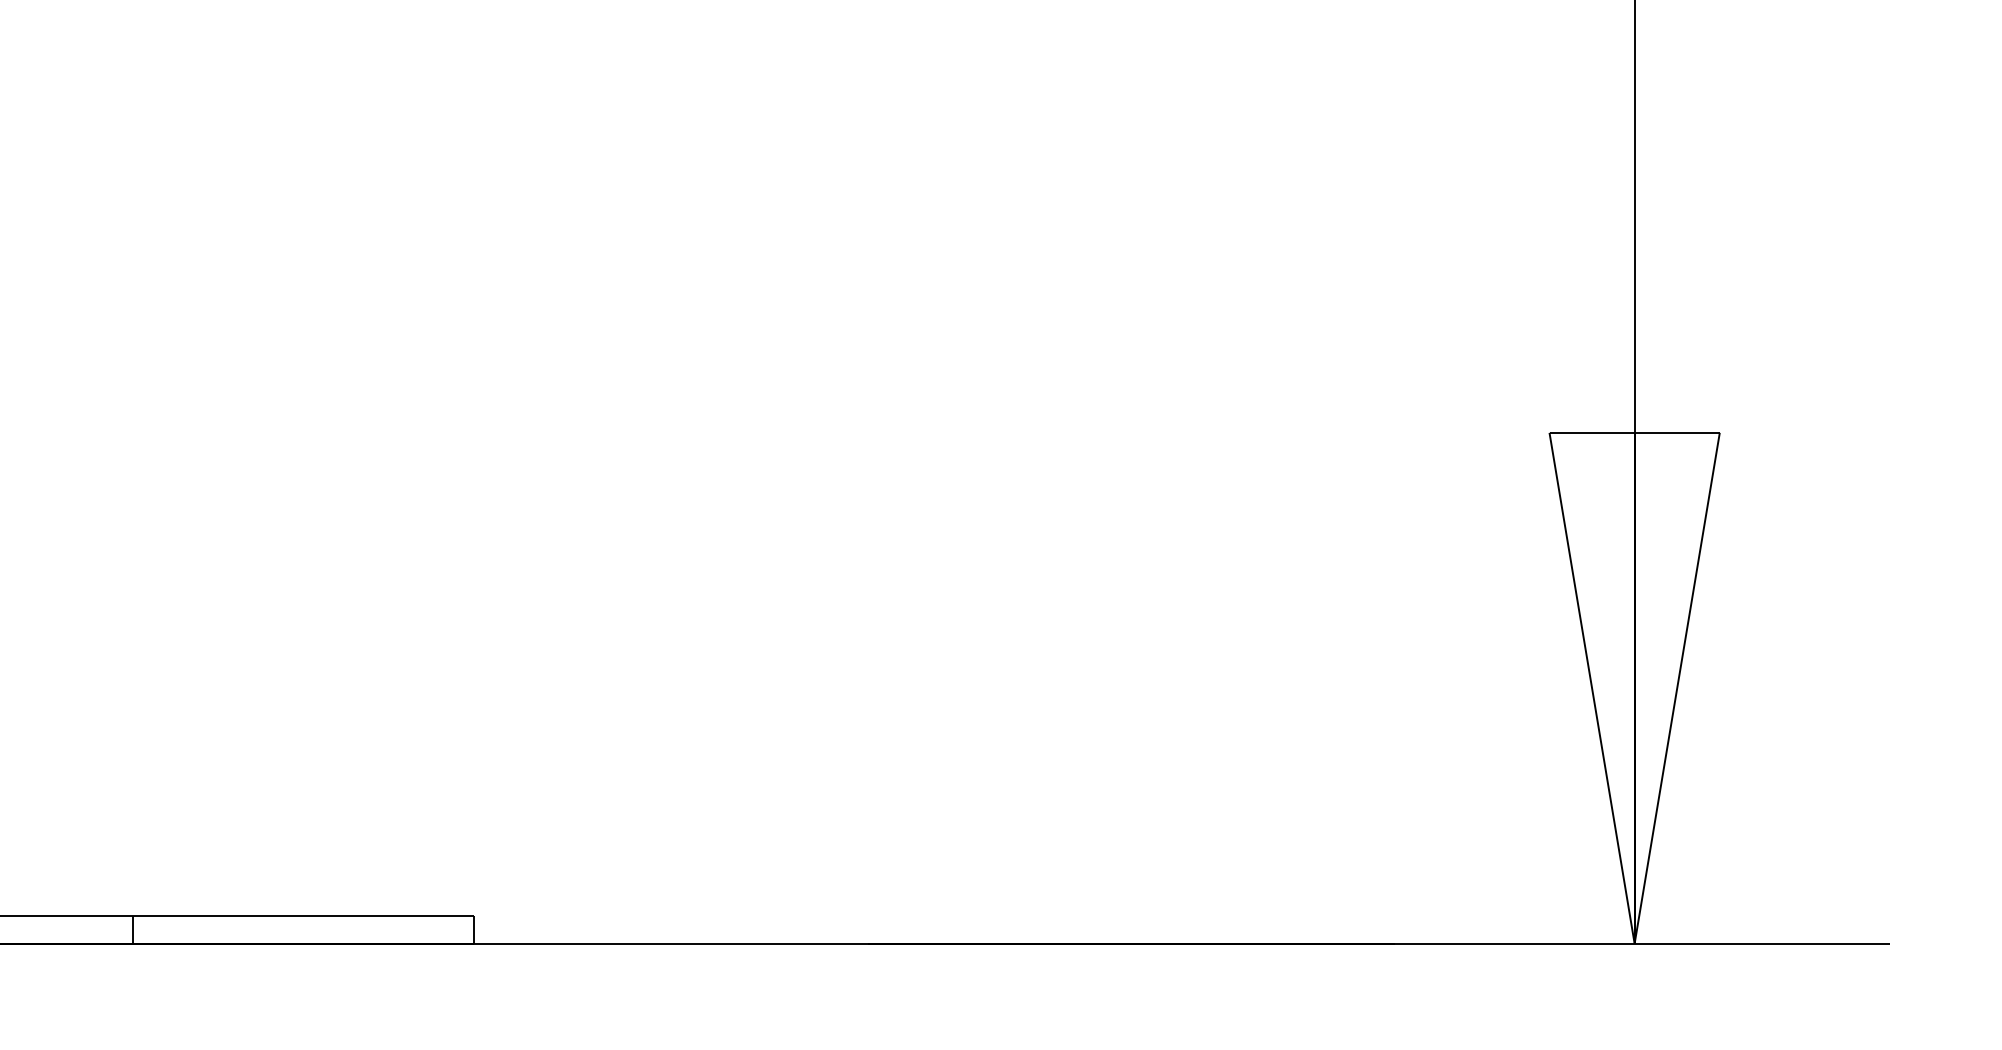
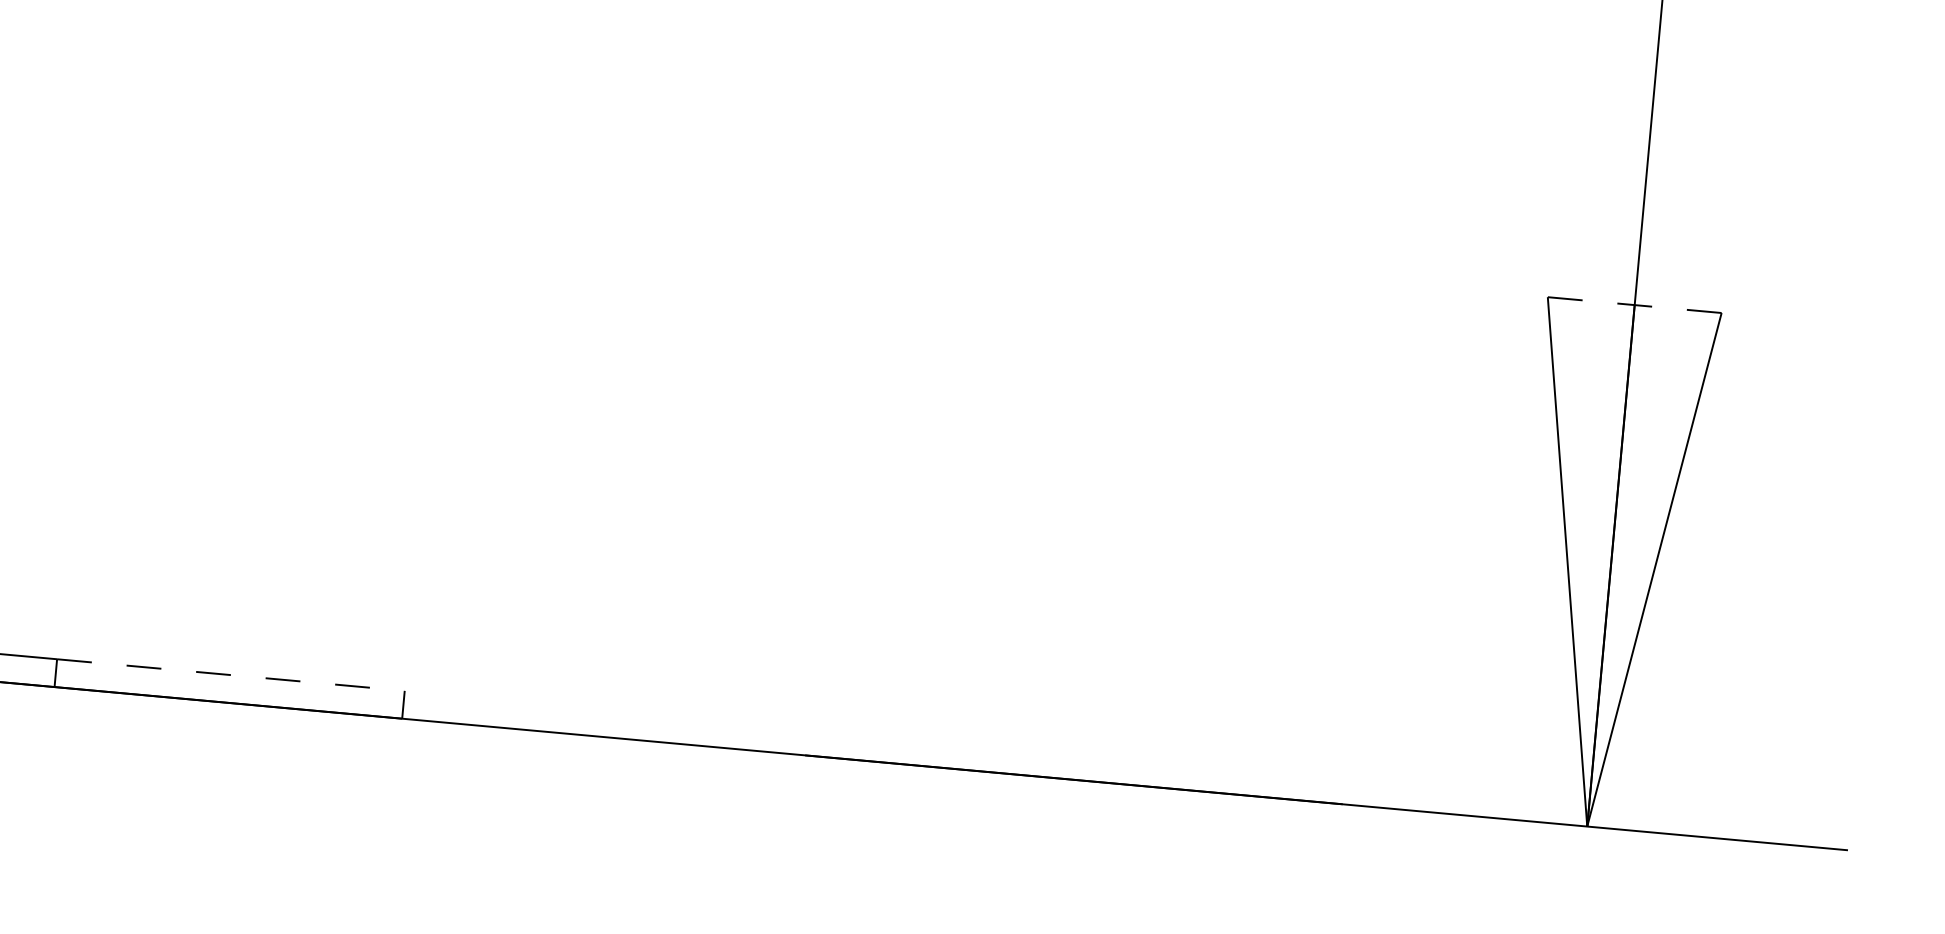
line: (1634, 432) -> (1634, 304), solid -> dashed
line: (303, 916) -> (230, 675), solid -> dashed

